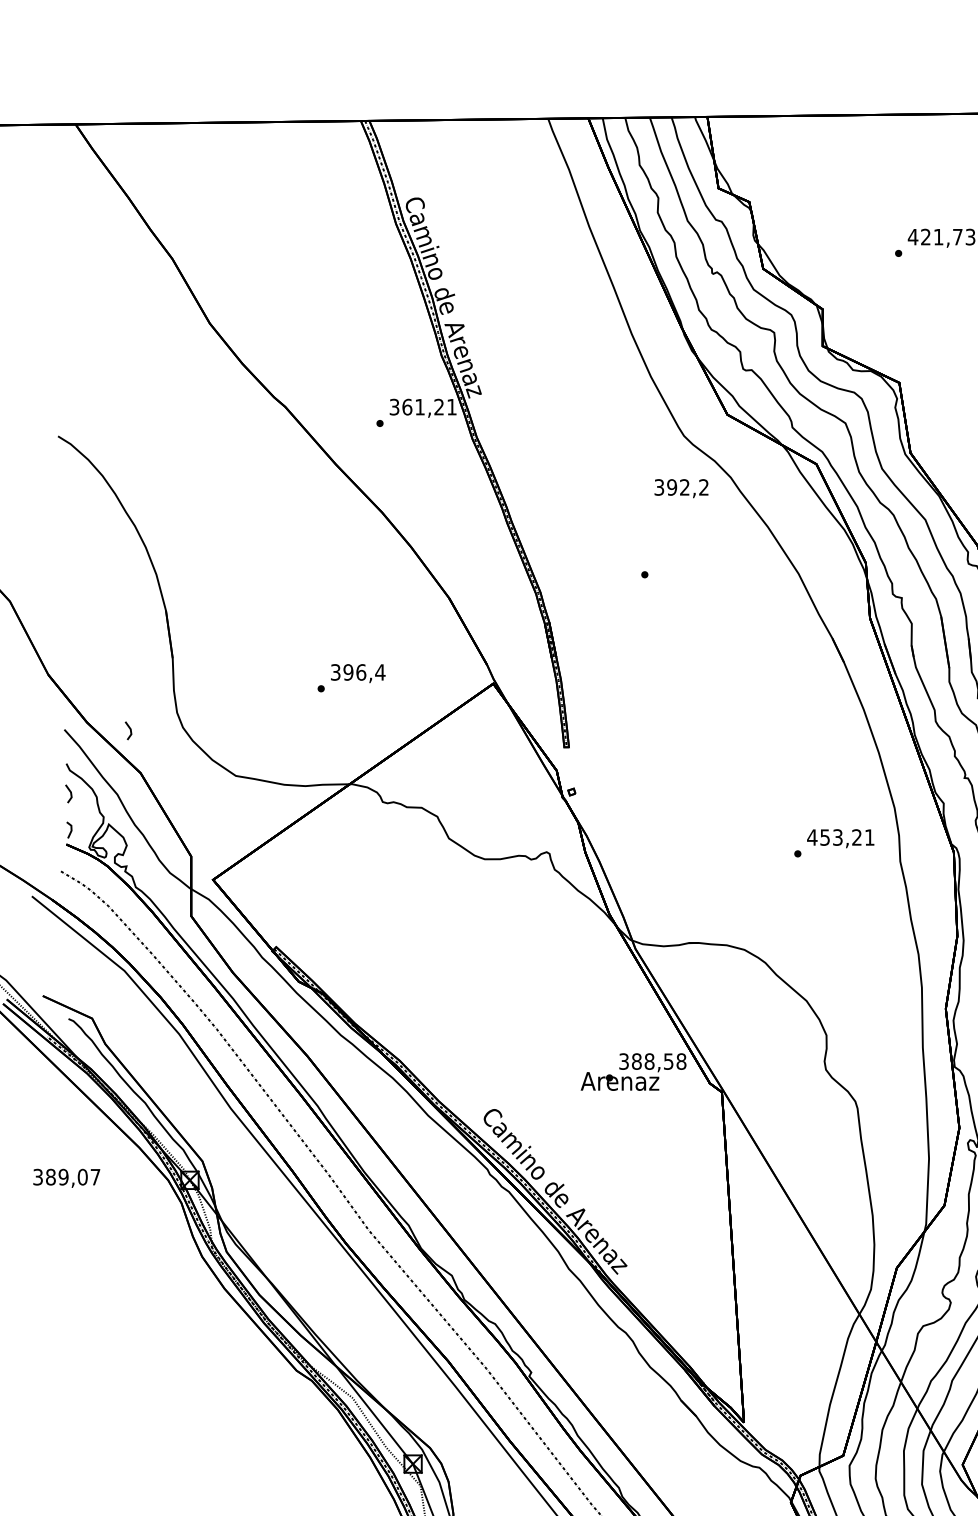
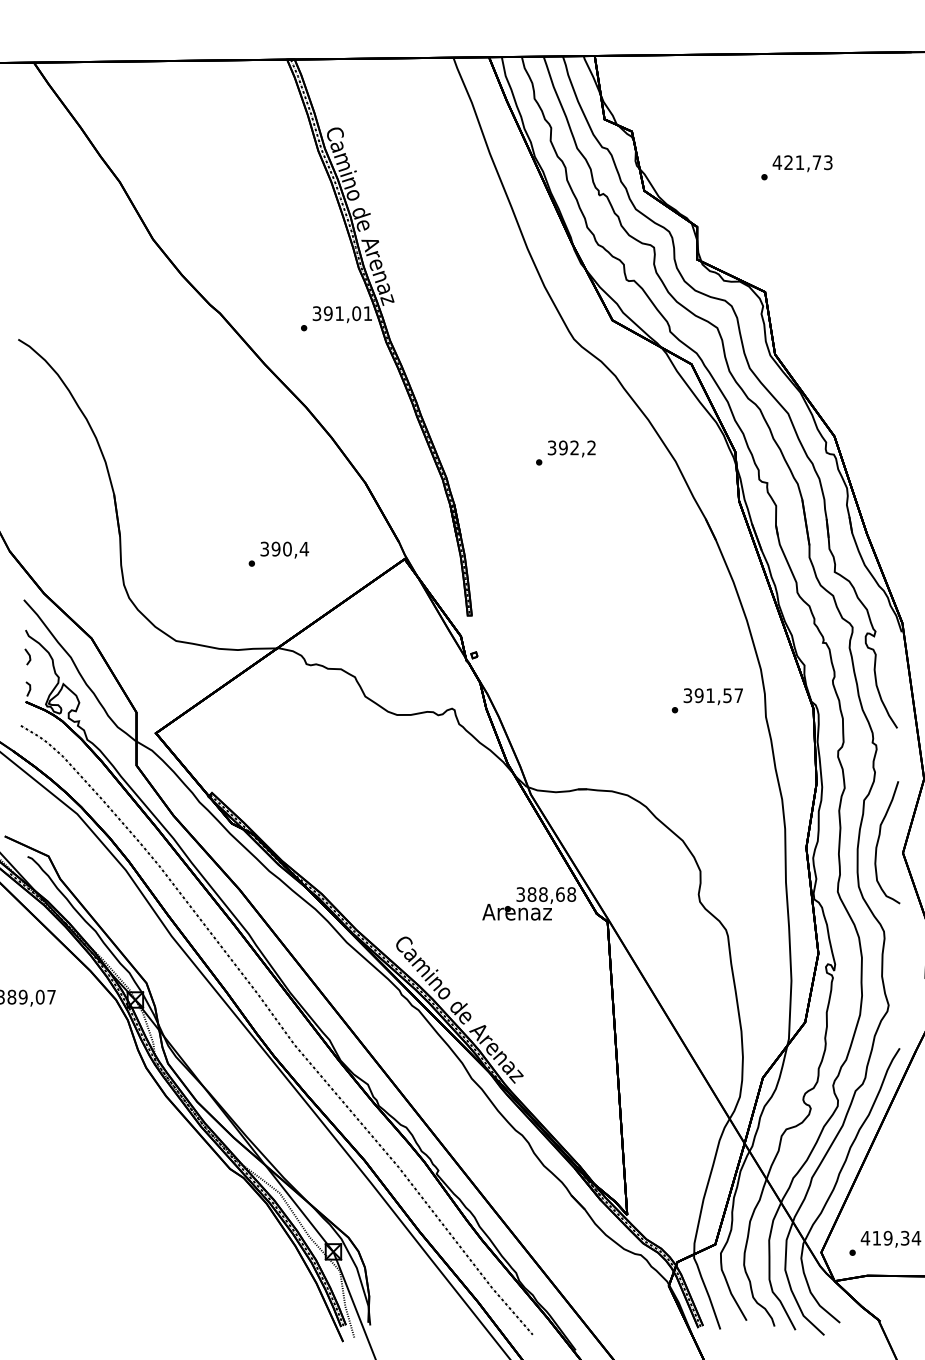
text: (423, 407) -> (342, 313), 361,21 -> 391,01
text: (681, 488) -> (571, 448), moved
text: (361, 671) -> (287, 548), 396,4 -> 390,4
line: (129, 729) -> (81, 599), removed
text: (840, 837) -> (712, 695), 453,21 -> 391,57
text: (668, 1061) -> (560, 894), 388,58 -> 388,68

